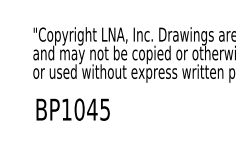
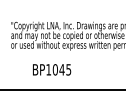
text: (74, 109) -> (52, 69), moved

